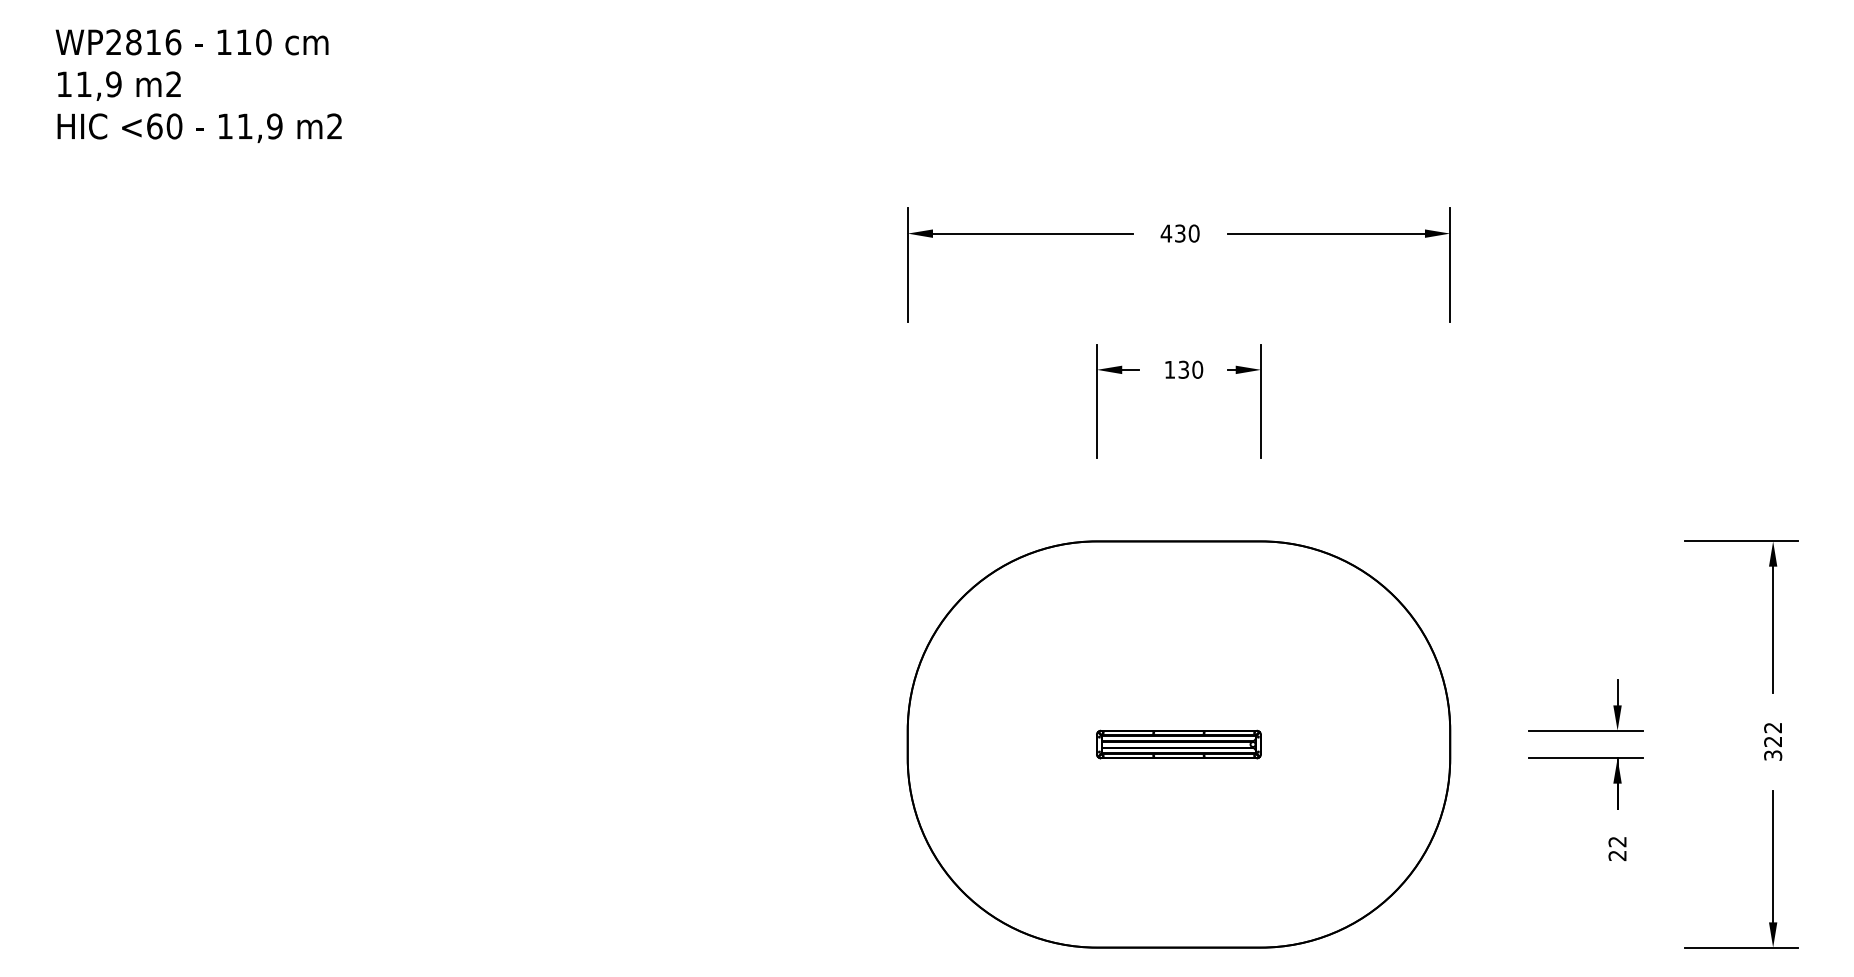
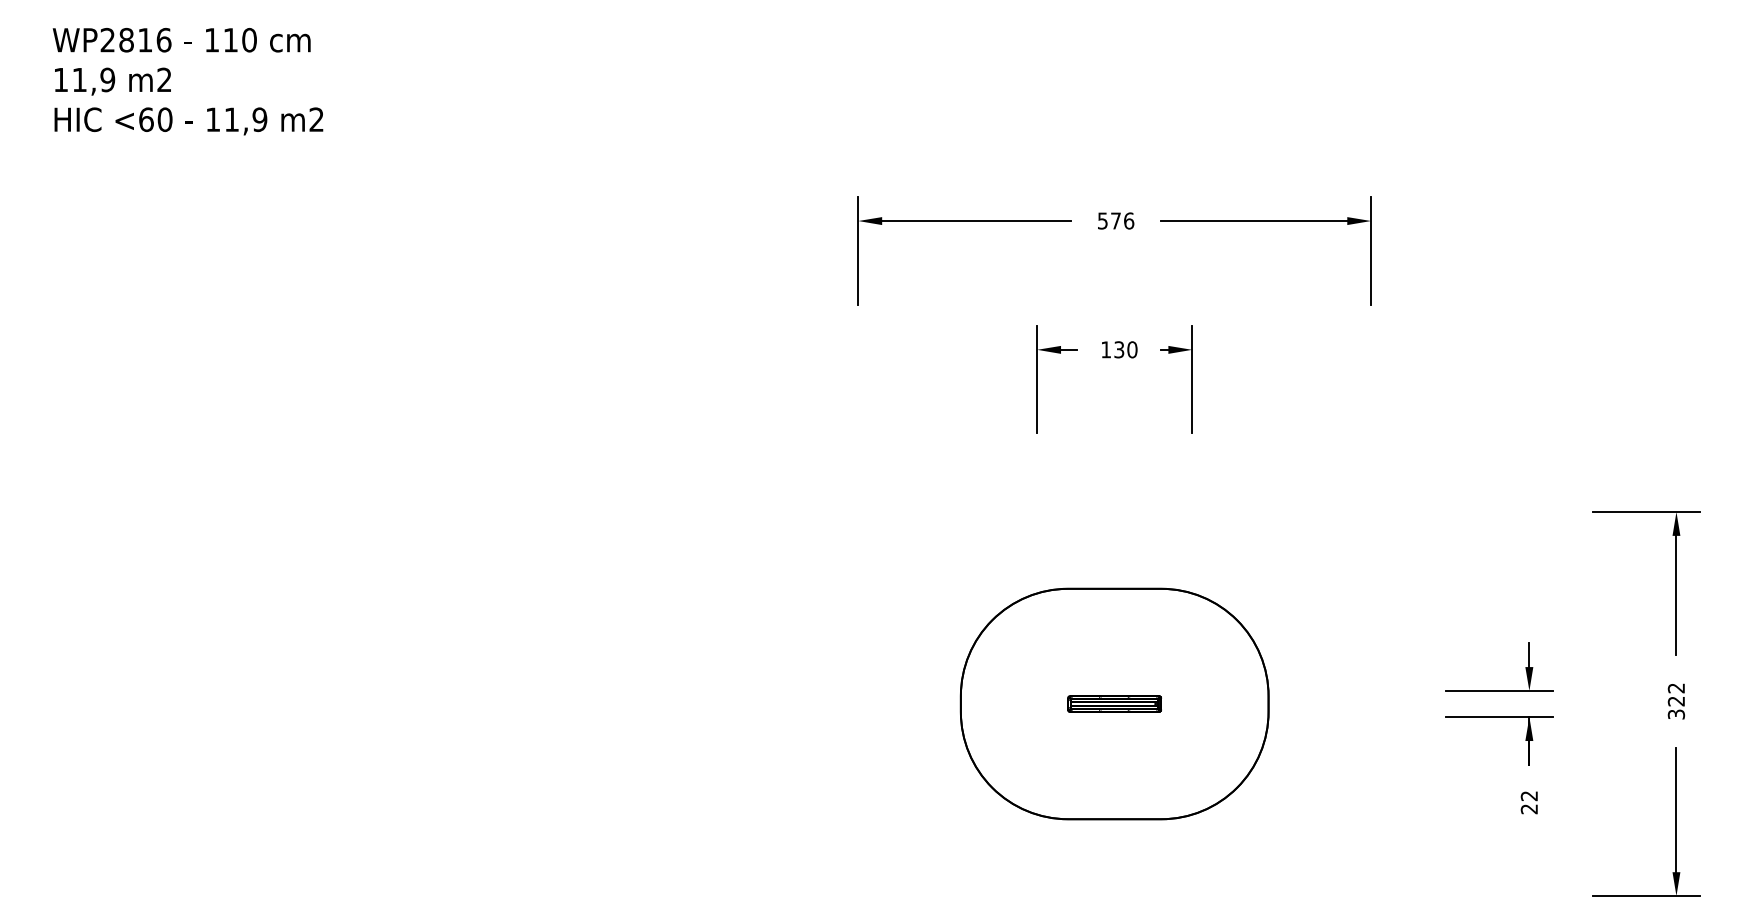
text: (1179, 233) -> (1115, 220), 430 -> 576
part: (1178, 744) -> (1114, 704), size x0.6

